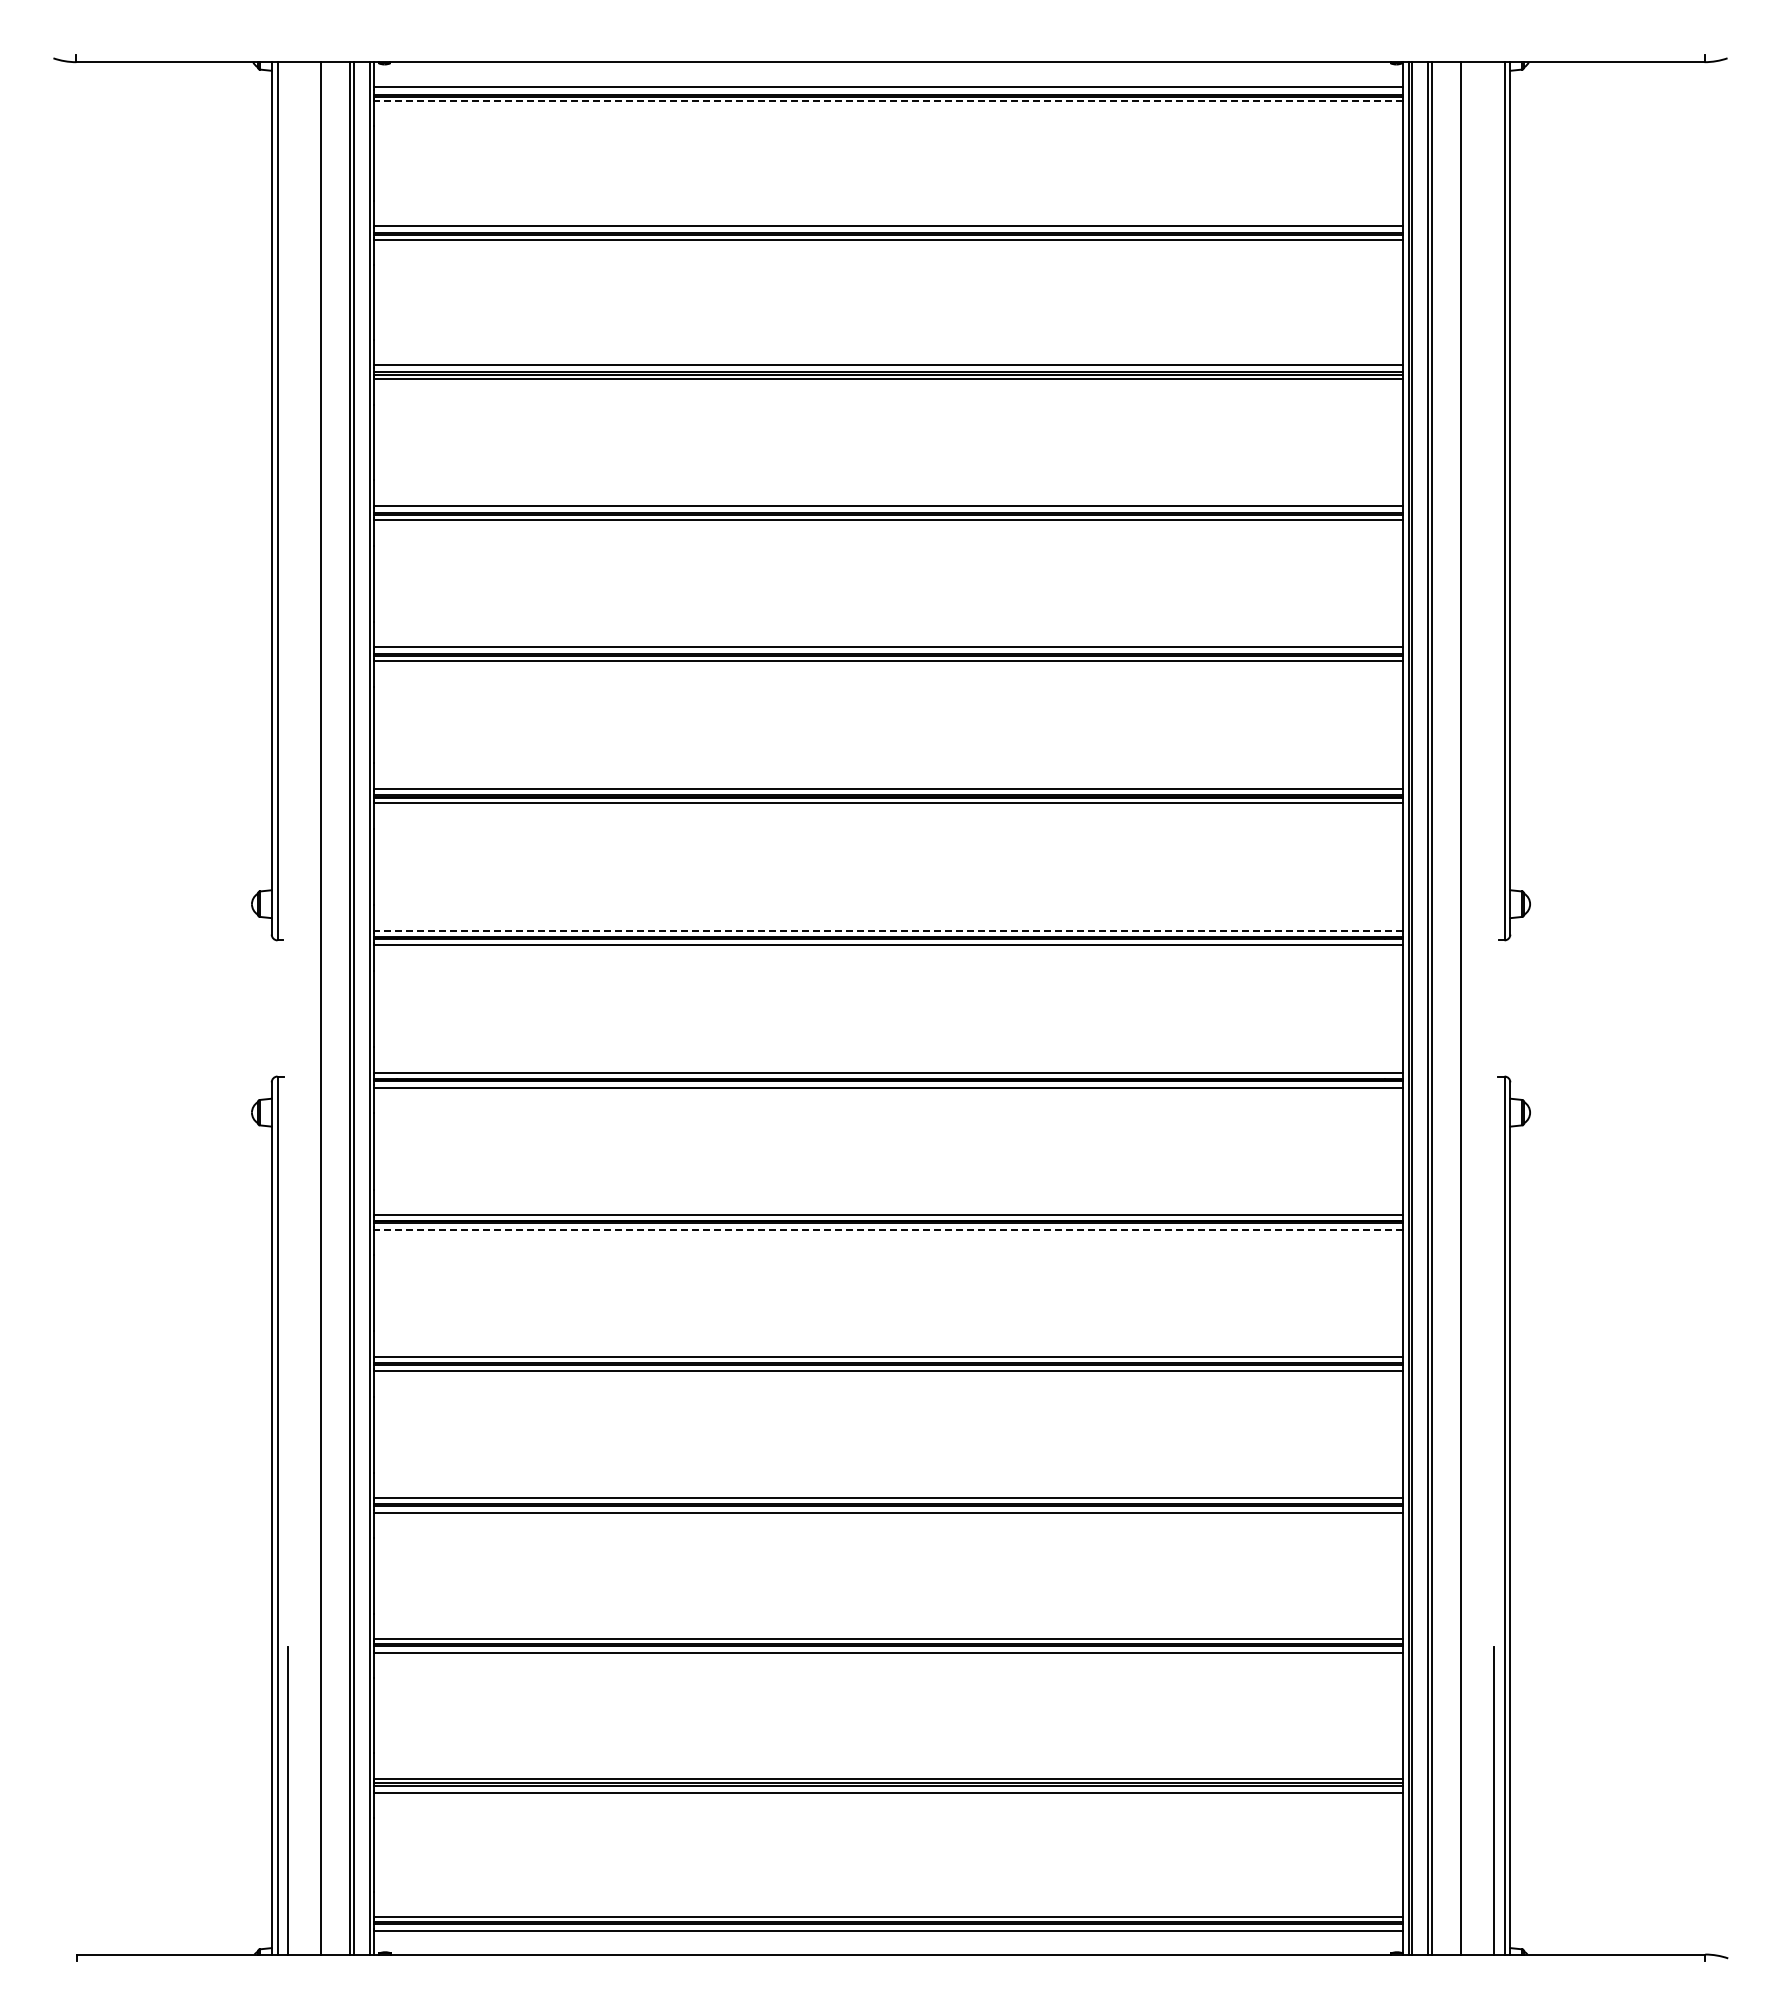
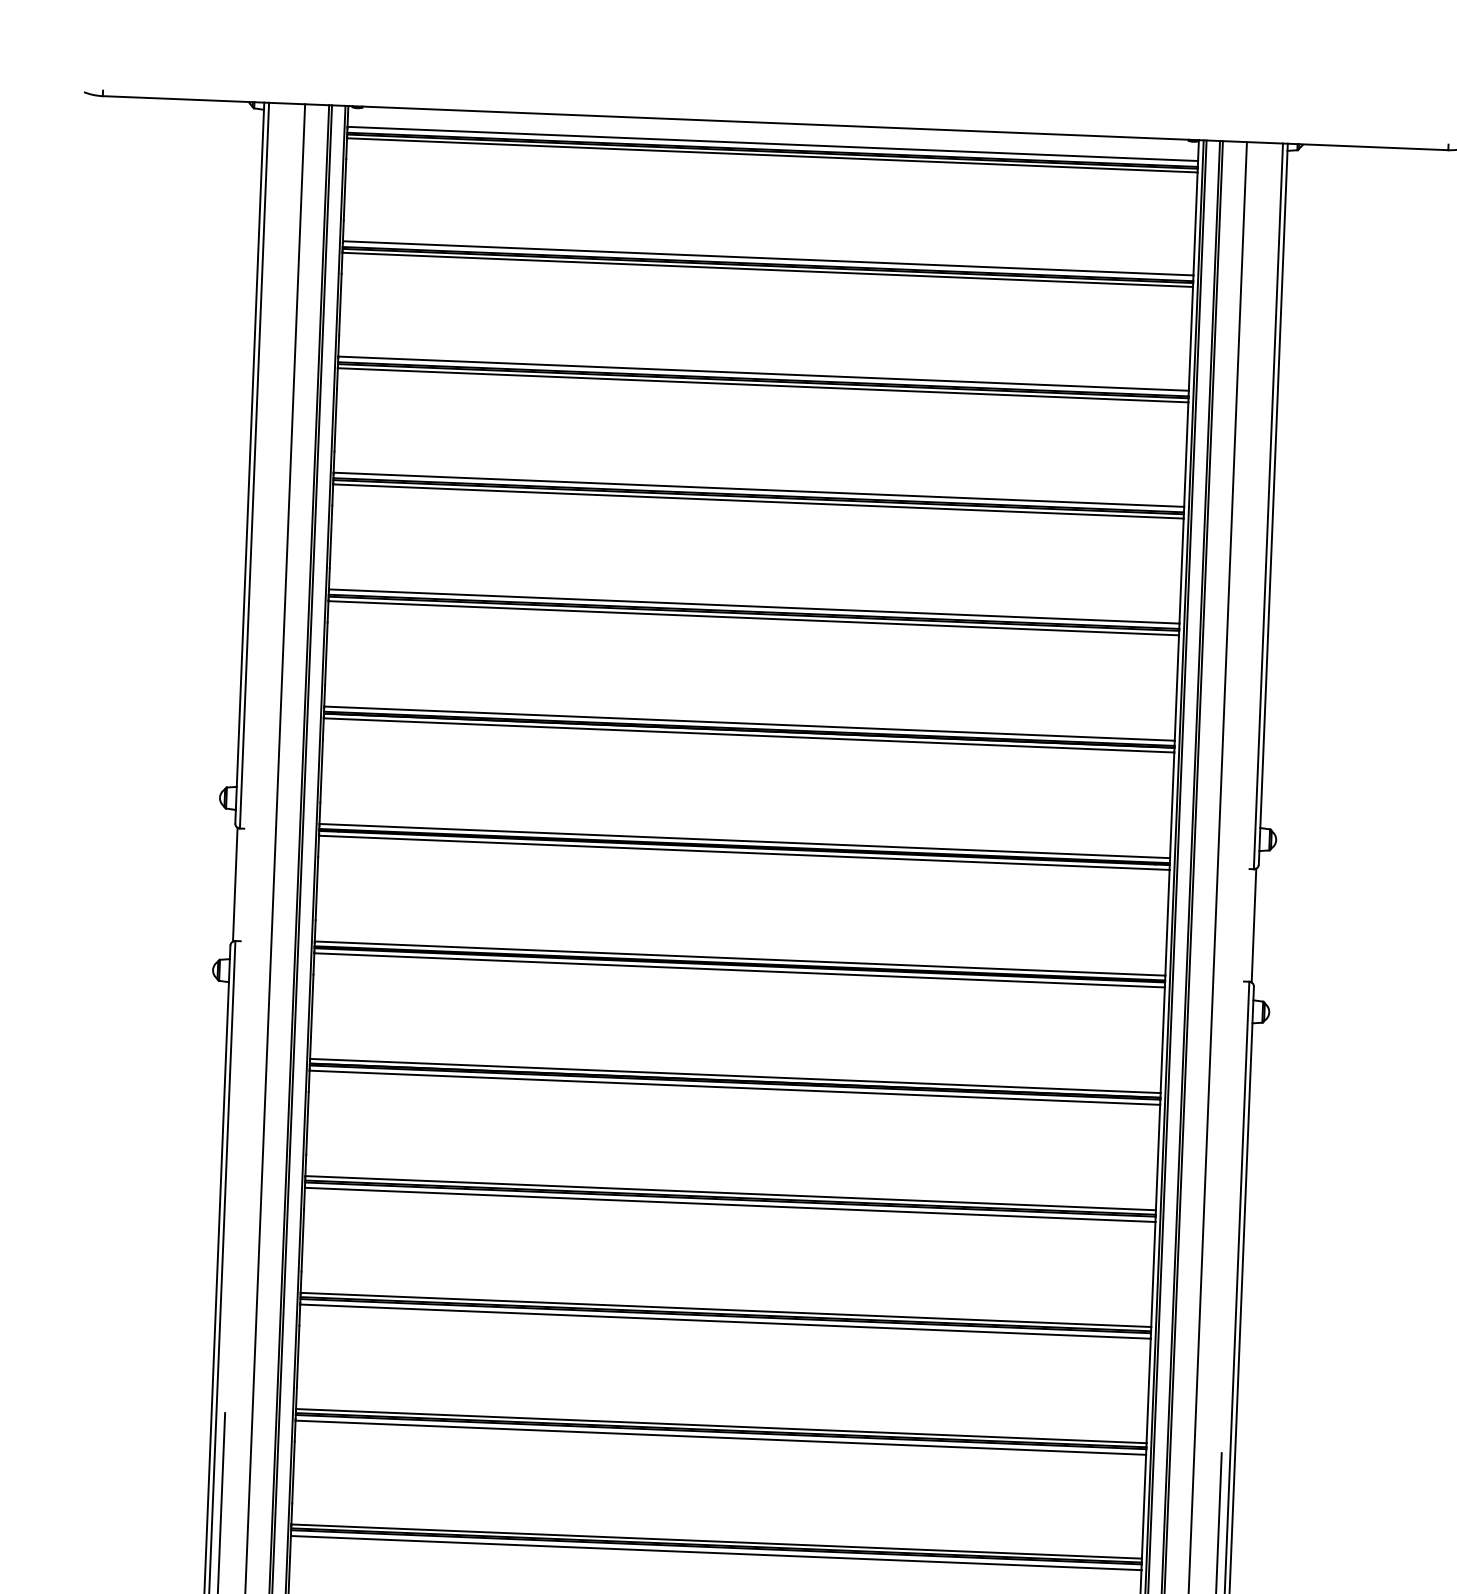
line: (888, 101) -> (772, 155), dashed -> solid
line: (888, 931) -> (745, 841), dashed -> solid
line: (274, 1008) -> (235, 884), added
line: (1507, 1008) -> (1254, 925), added
line: (888, 1229) -> (735, 1087), dashed -> solid

